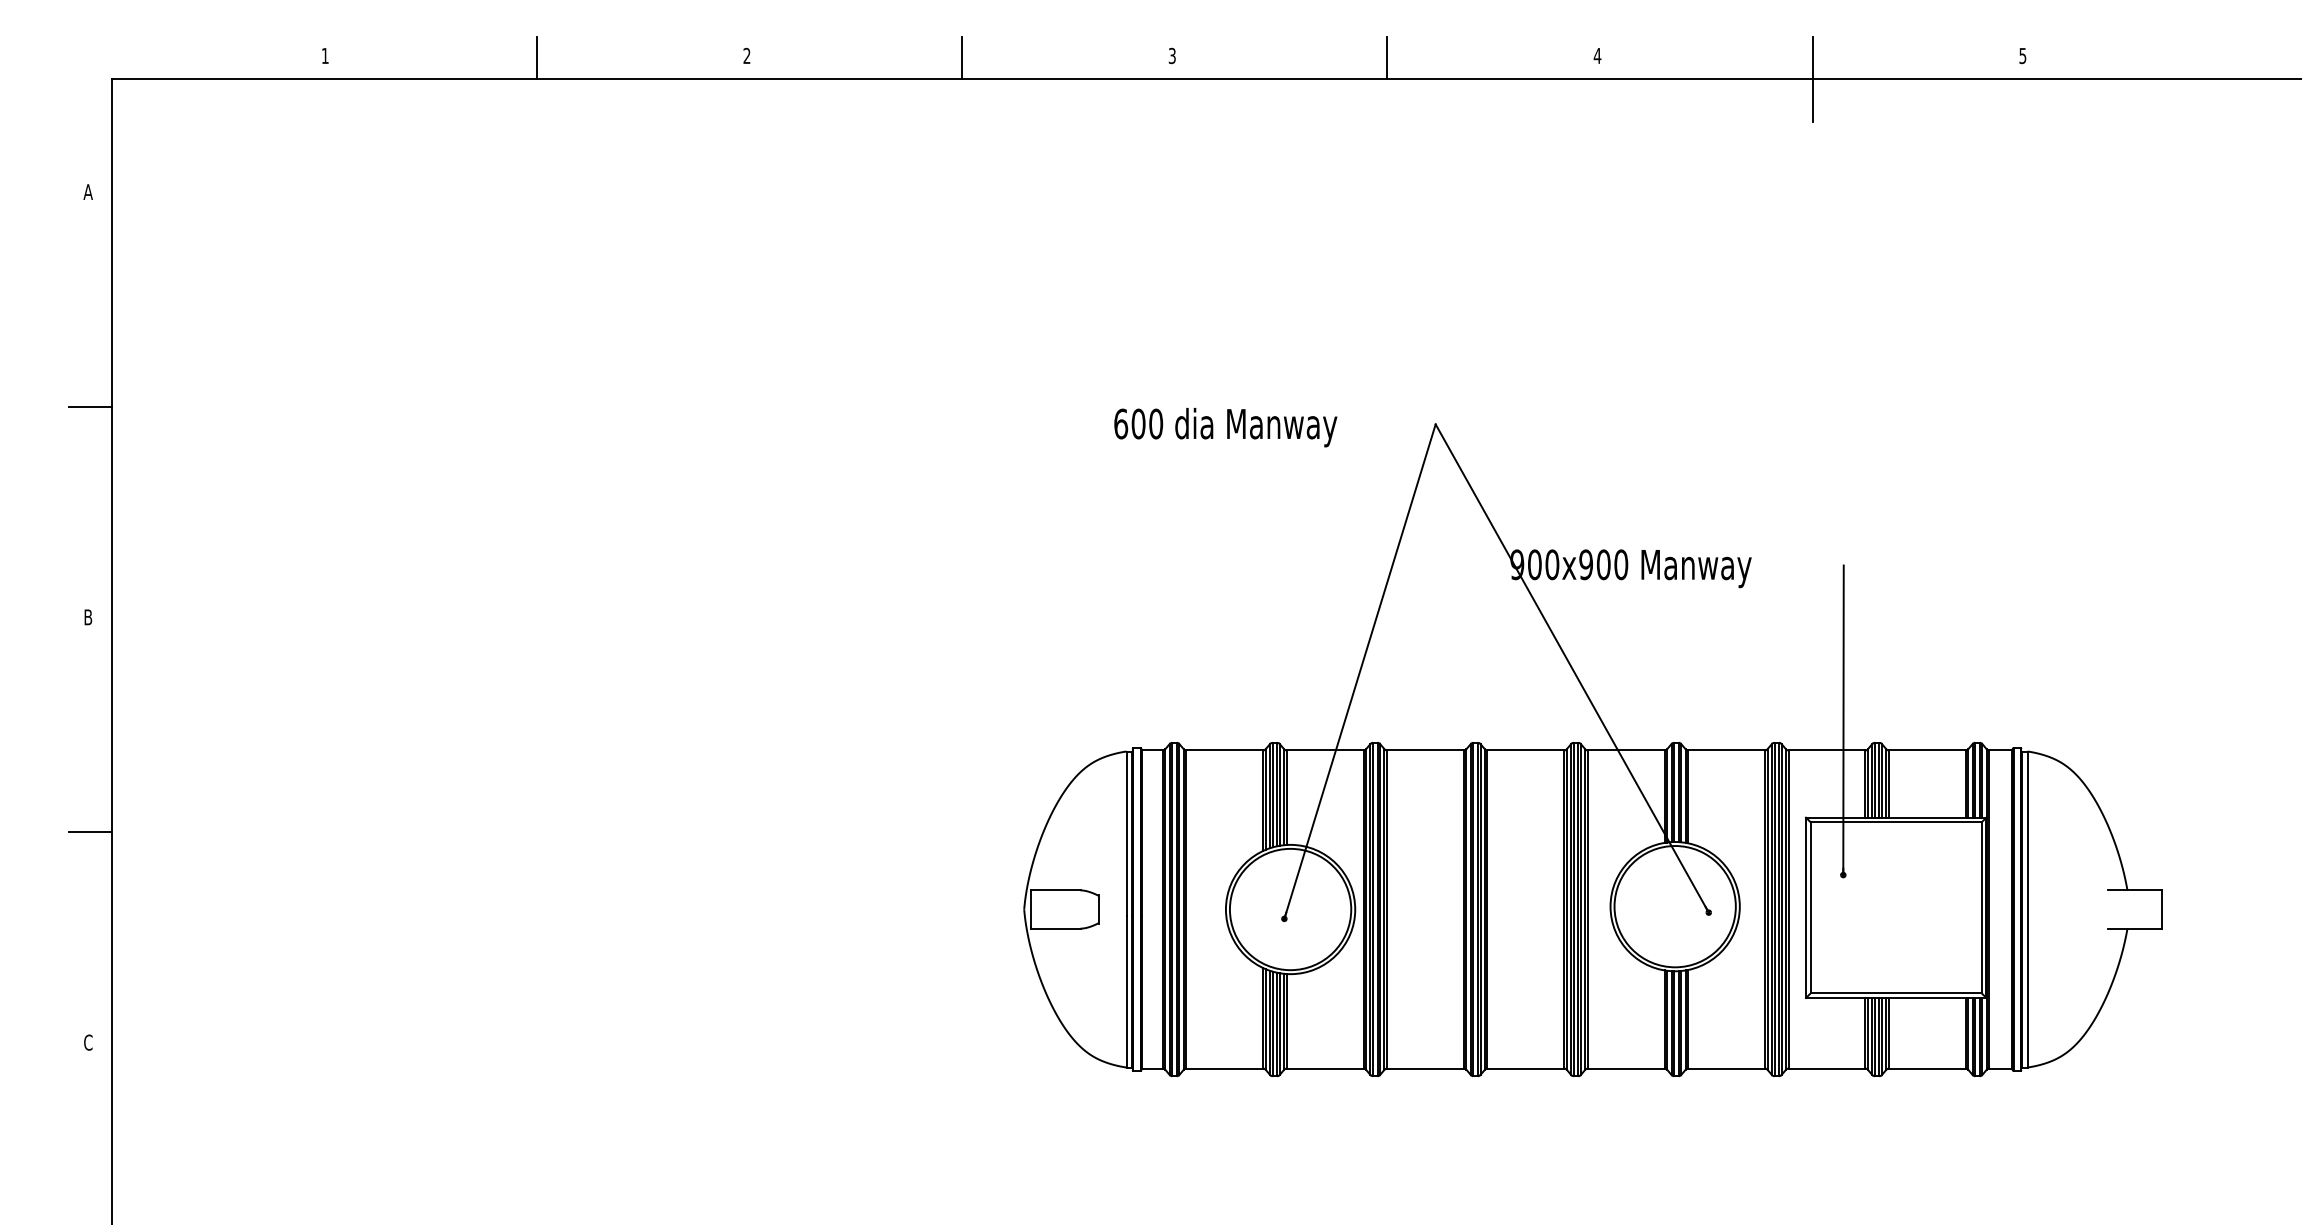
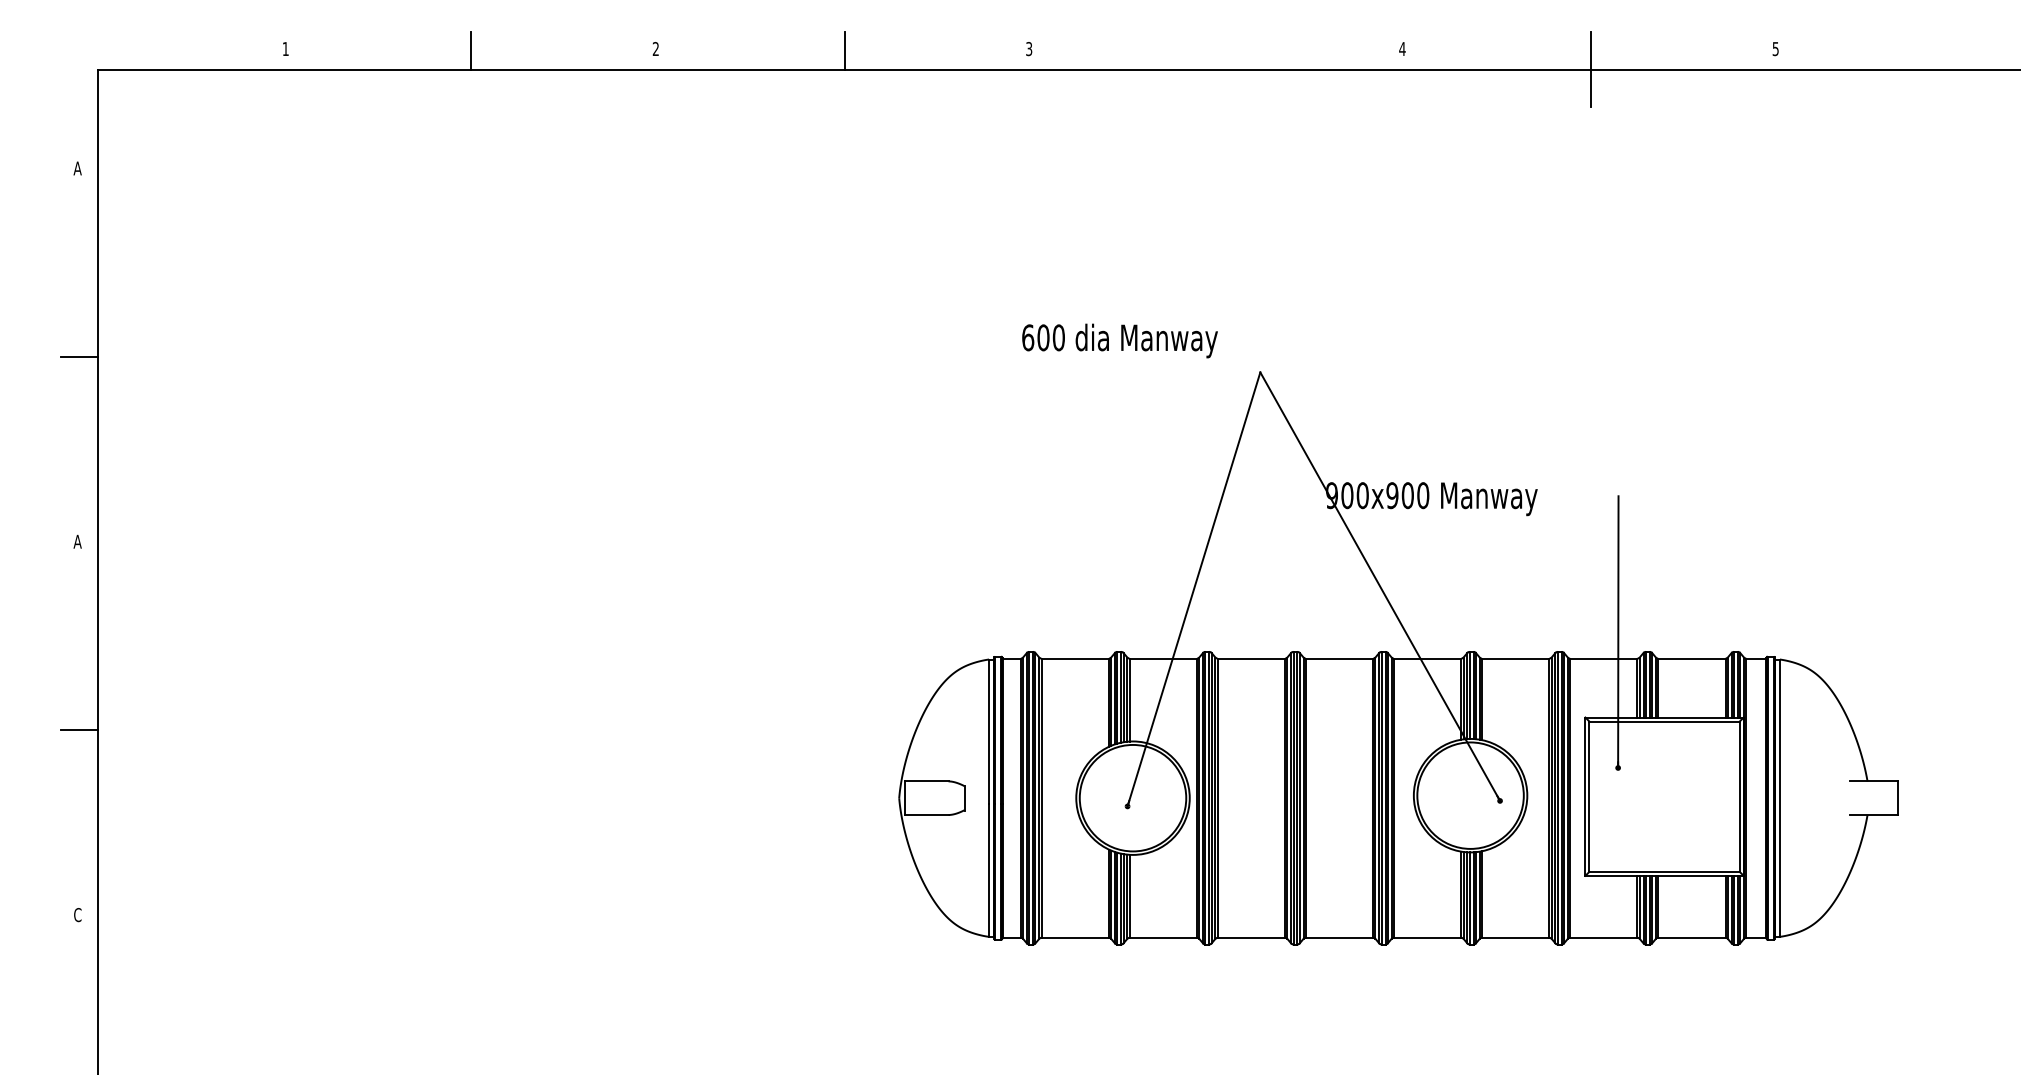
line: (1387, 57) -> (1218, 50), removed
text: (1225, 427) -> (1119, 340), moved
text: (87, 617) -> (77, 541), B -> A

